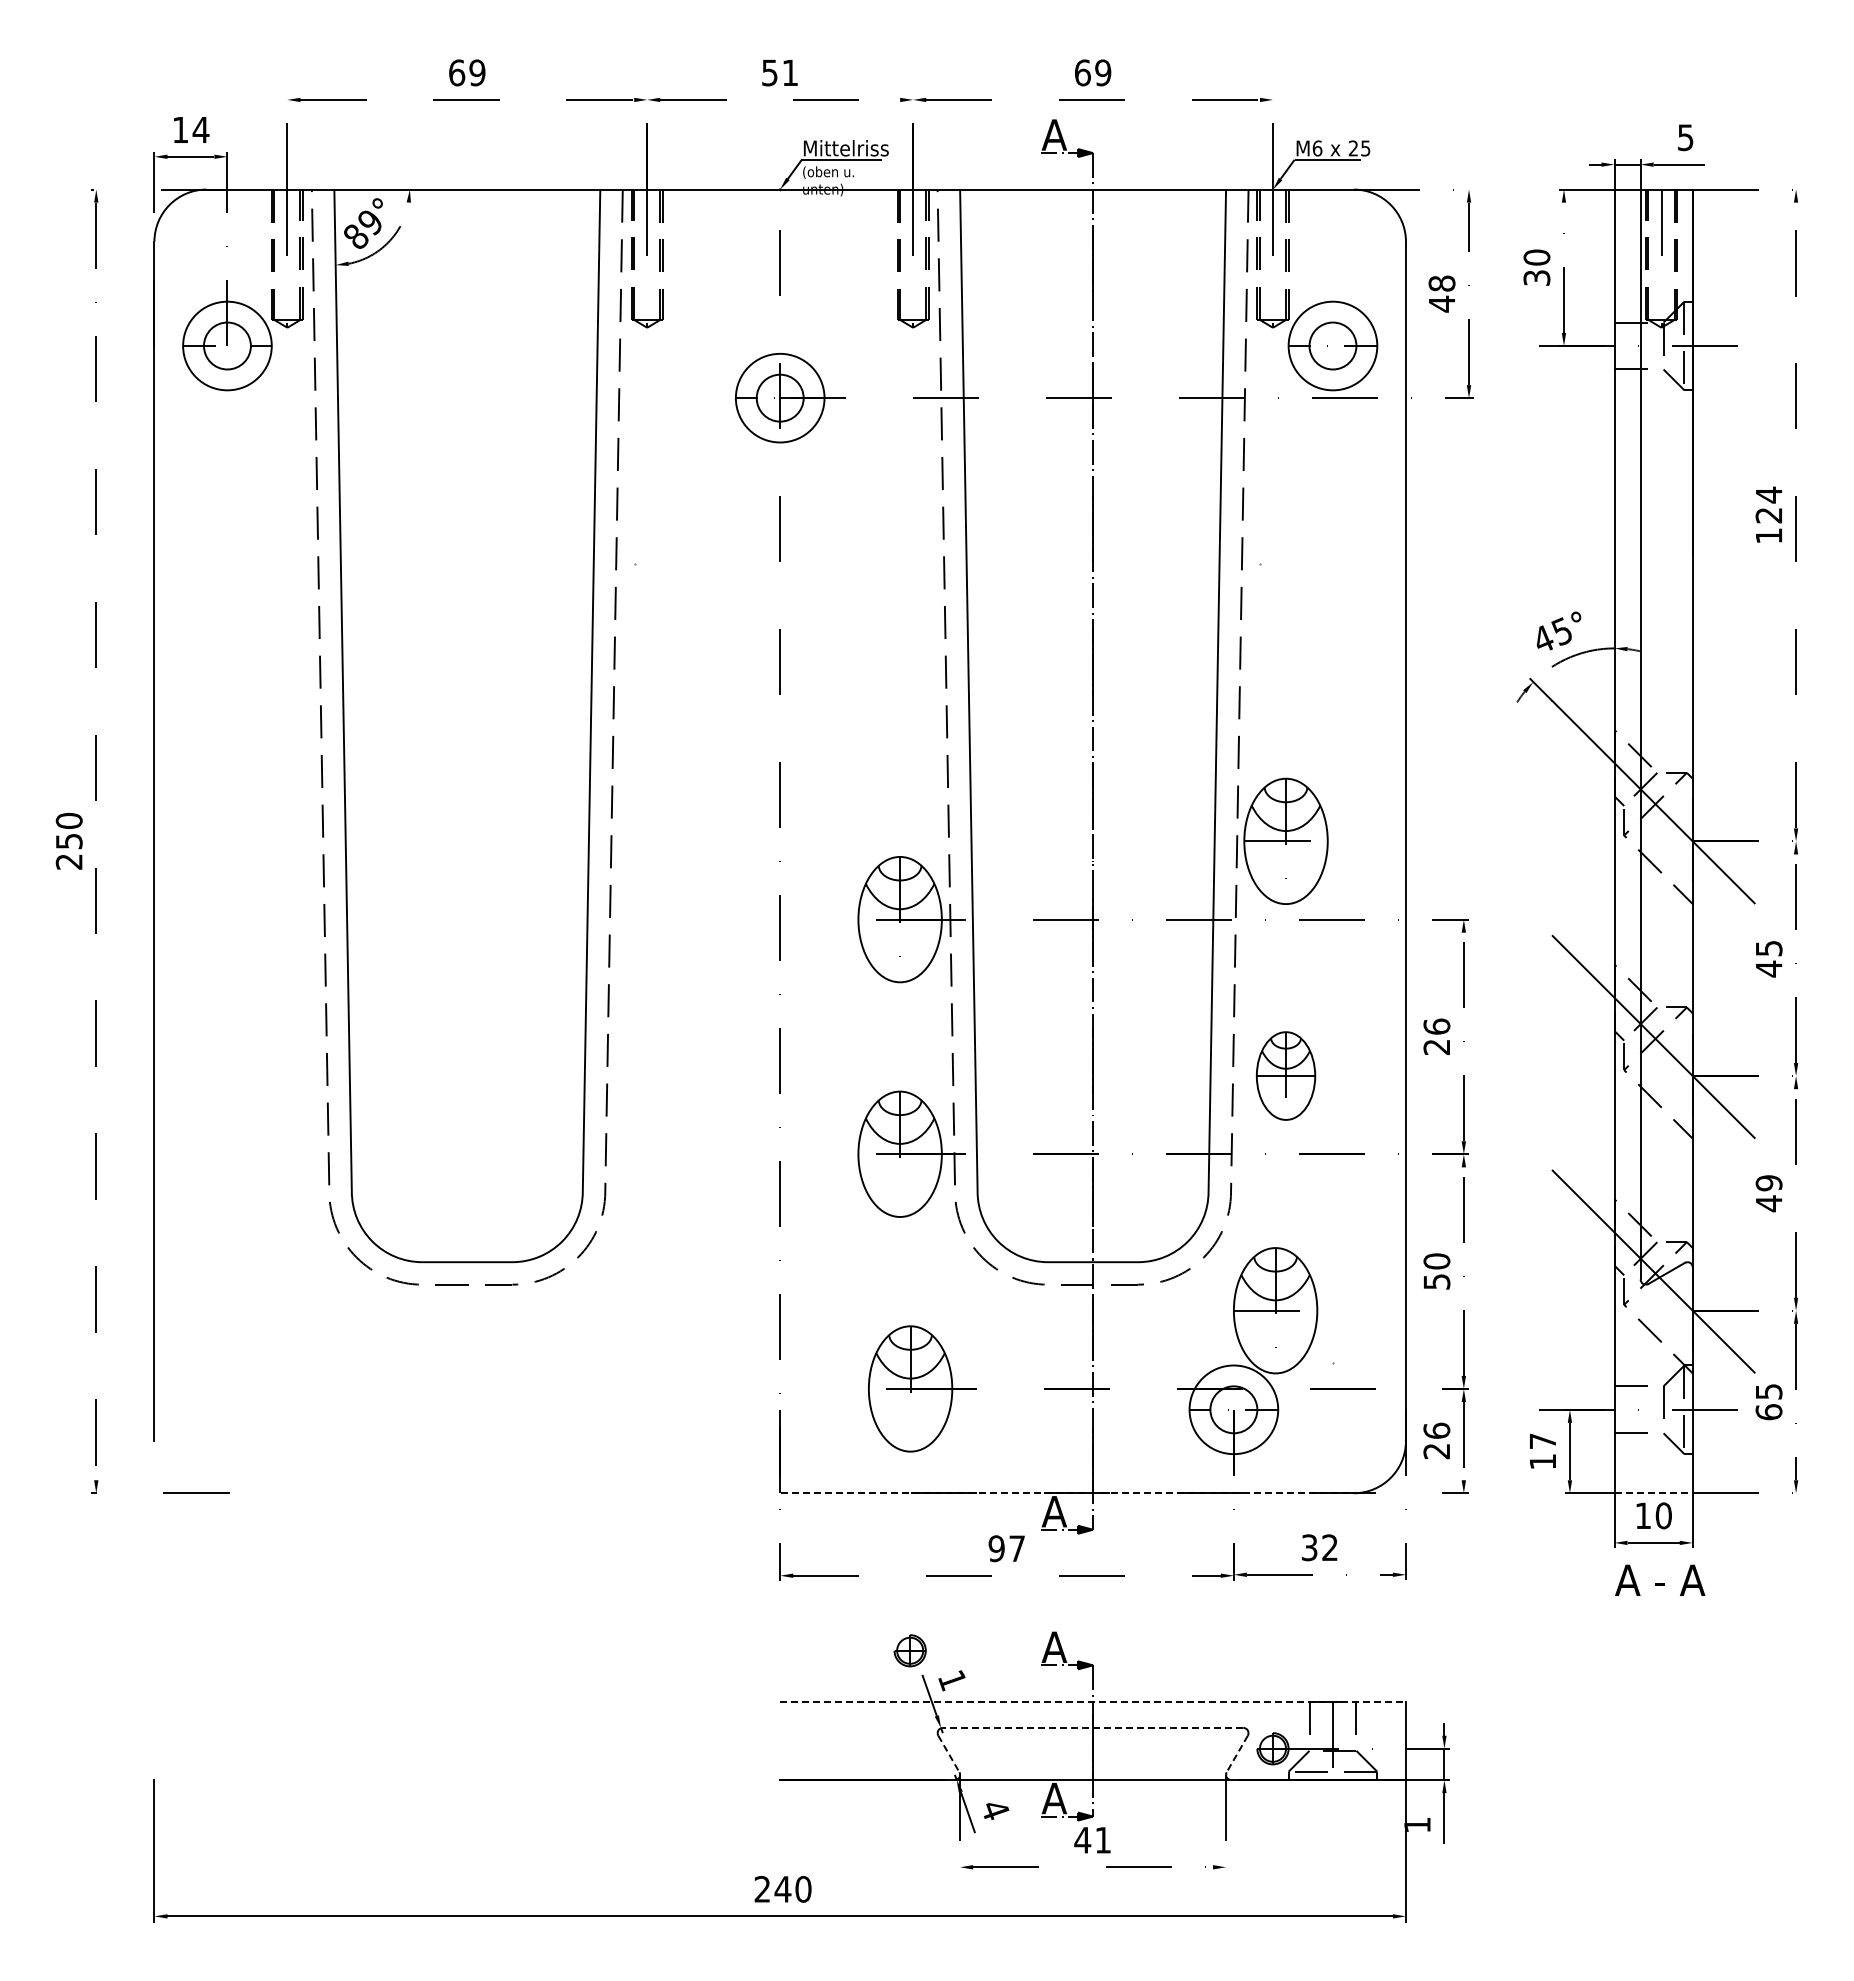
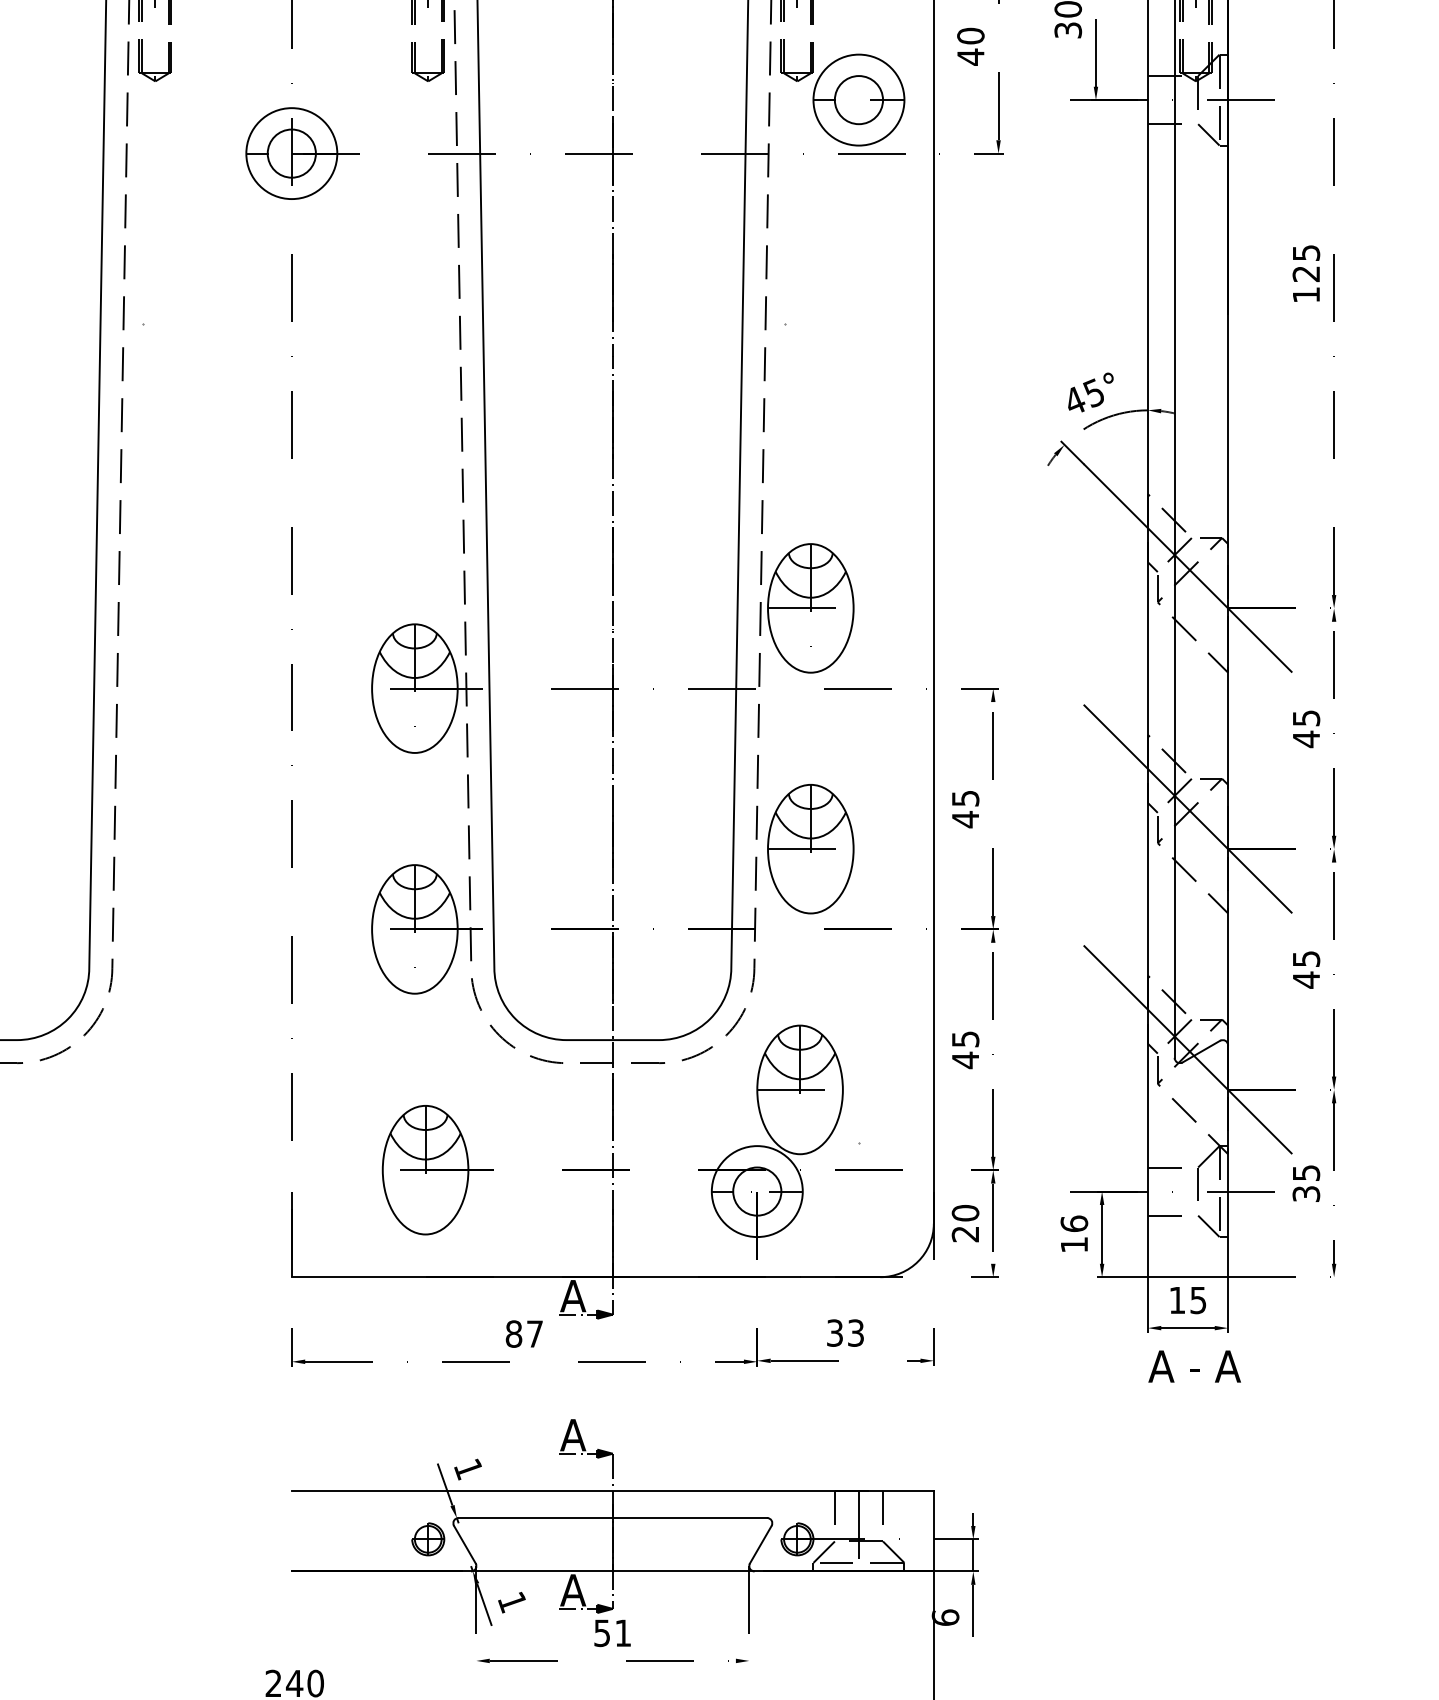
text: (1442, 283) -> (971, 35), 48 -> 40
text: (1769, 494) -> (1306, 252), 124 -> 125
text: (1436, 1036) -> (965, 808), 26 -> 45
part: (1285, 1075) -> (810, 848), size x1.43
text: (1768, 1183) -> (1305, 959), 49 -> 45
text: (1436, 1271) -> (965, 1049), 50 -> 45
text: (1768, 1412) -> (1305, 1194), 65 -> 35
text: (1436, 1430) -> (965, 1212), 26 -> 20
text: (1542, 1441) -> (1073, 1224), 17 -> 16
line: (1067, 1493) -> (586, 1277), dashed -> solid
line: (1654, 1493) -> (1188, 1277), dashed -> solid
text: (1663, 1515) -> (1198, 1300), 10 -> 15
text: (1329, 1547) -> (855, 1332), 32 -> 33
text: (996, 1548) -> (513, 1333), 97 -> 87
part: (909, 1650) -> (427, 1539), moved
line: (1093, 1701) -> (613, 1490), dashed -> solid
line: (1092, 1727) -> (612, 1517), dashed -> solid
line: (949, 1754) -> (465, 1545), dashed -> solid
line: (1237, 1754) -> (761, 1545), dashed -> solid
text: (995, 1810) -> (512, 1602), 4 -> 1
text: (1417, 1825) -> (945, 1618), 1 -> 6
text: (1082, 1840) -> (601, 1633), 41 -> 51

